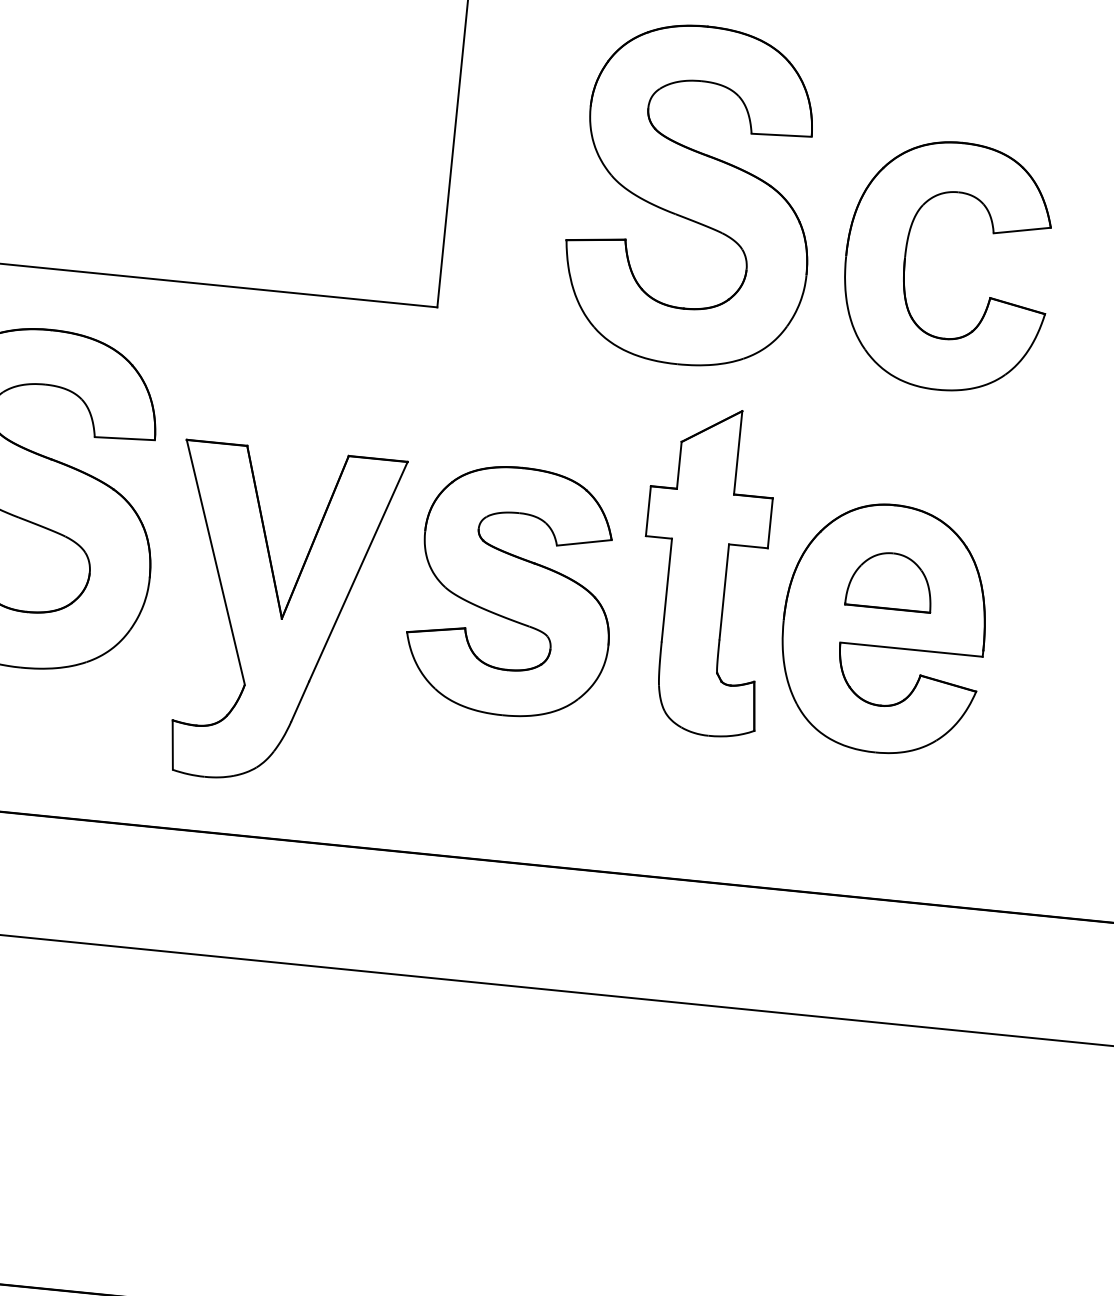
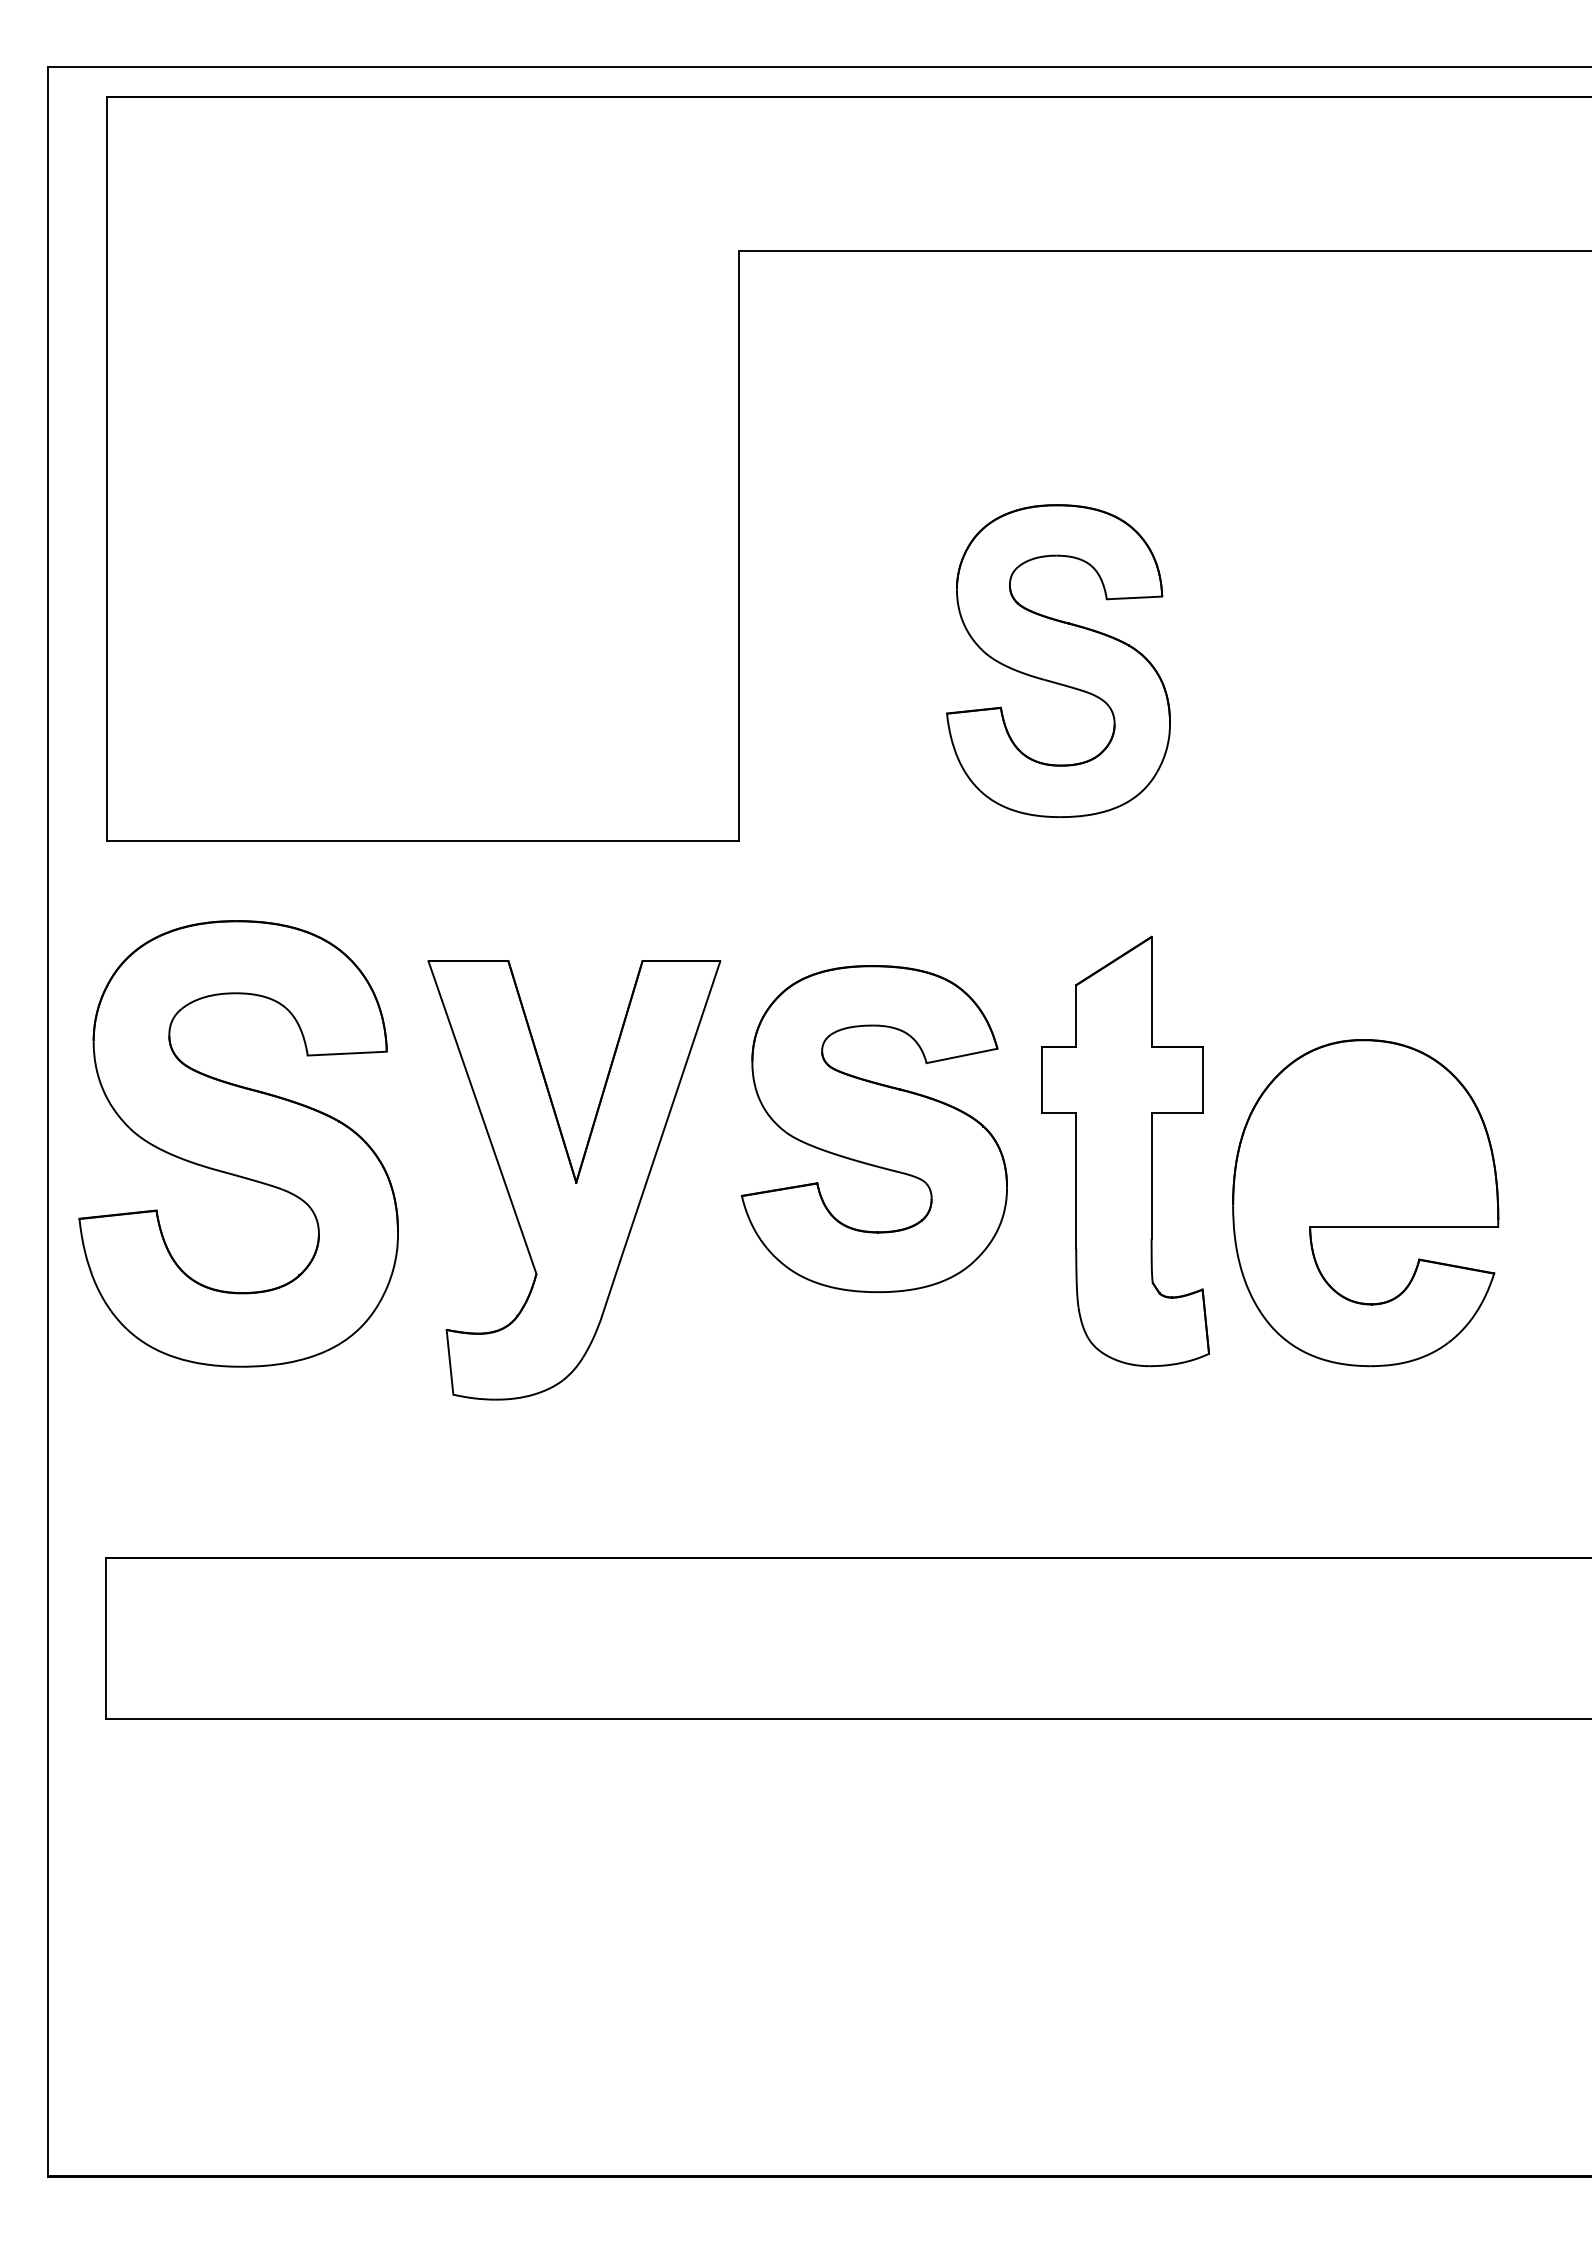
part: (692, 194) -> (1058, 660), size x0.7
part: (905, 261) -> (1345, 720), removed
part: (890, 580) -> (1367, 1139), removed
part: (512, 591) -> (874, 1129), moved
part: (280, 616) -> (574, 1180), moved

